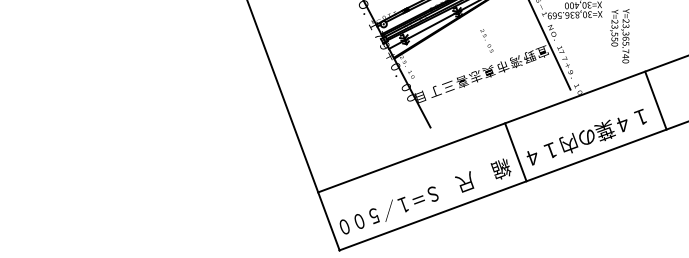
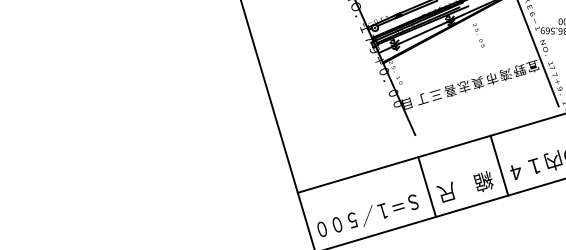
text: (486, 40) -> (478, 35), moved
line: (445, 178) -> (426, 187), added

